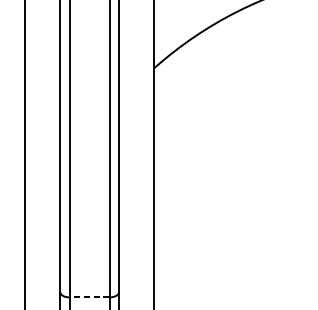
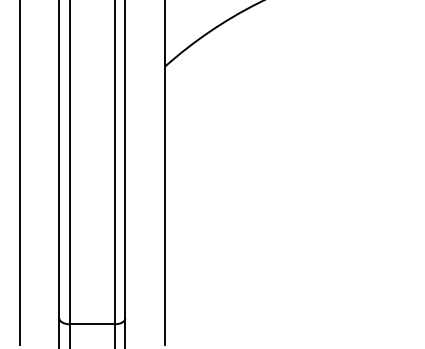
line: (89, 297) -> (92, 324), dashed -> solid

